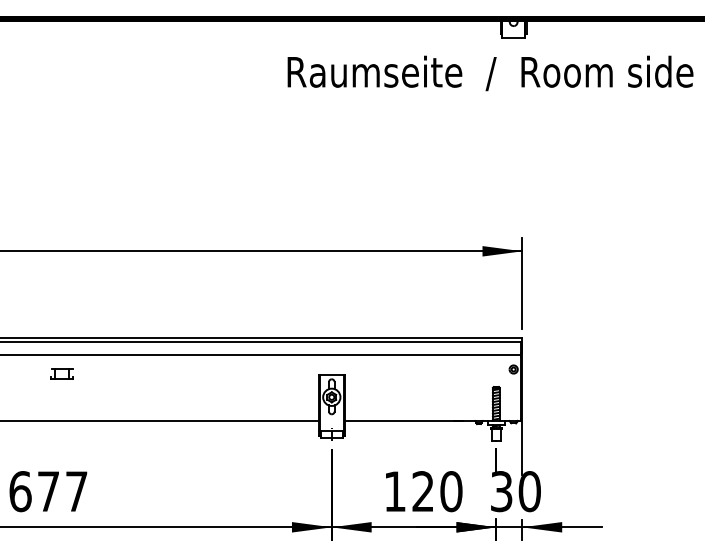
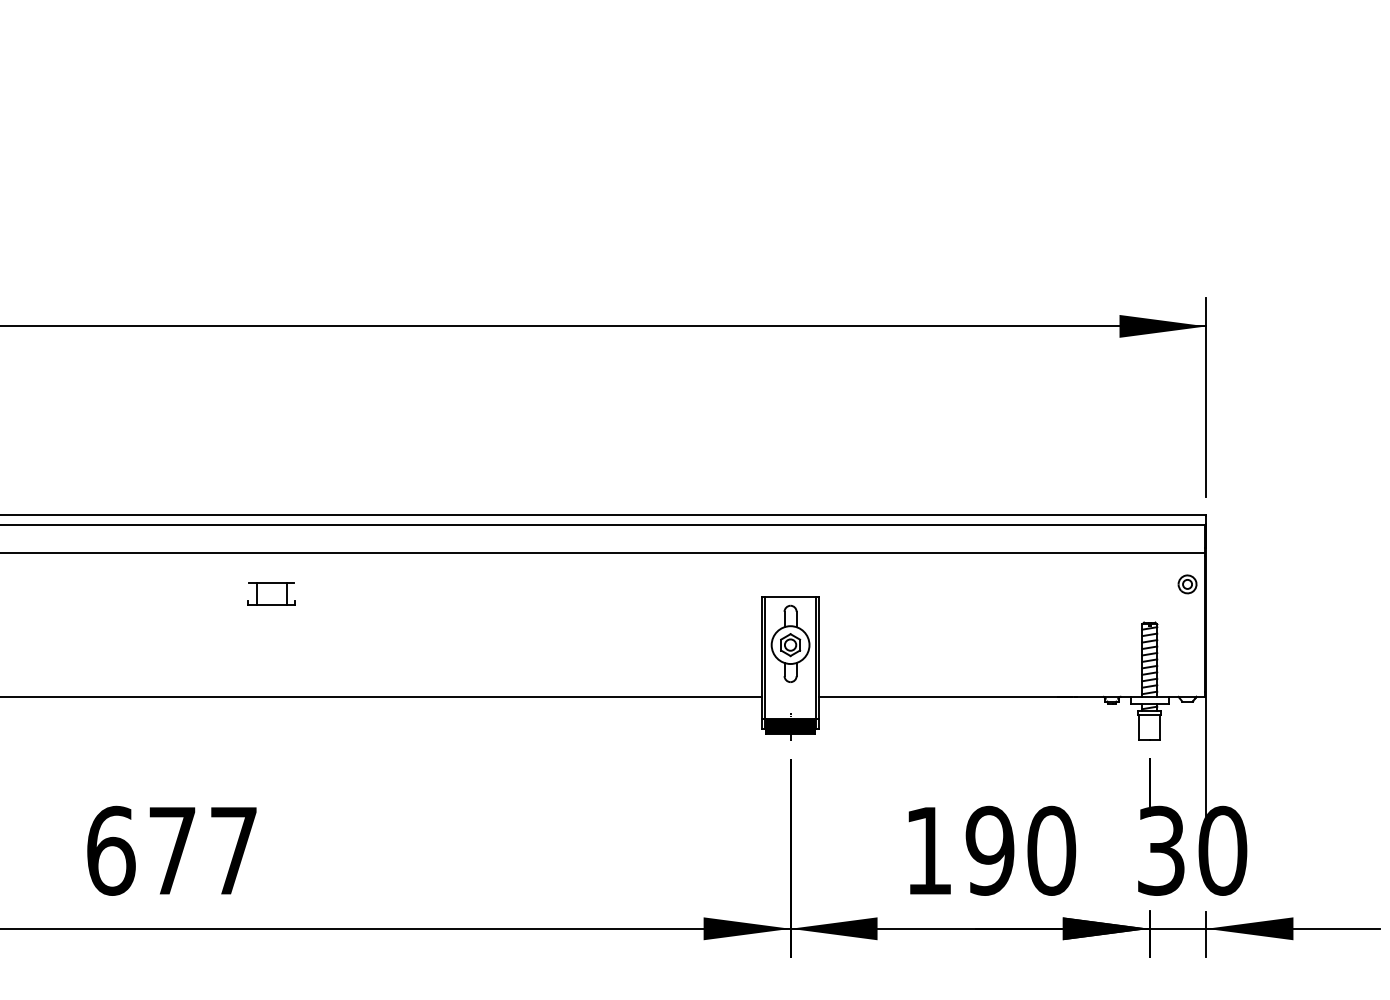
part: (61, 373) -> (270, 593), moved
hatch: (331, 434) -> (789, 726), added
text: (423, 491) -> (990, 850), 120 -> 190

